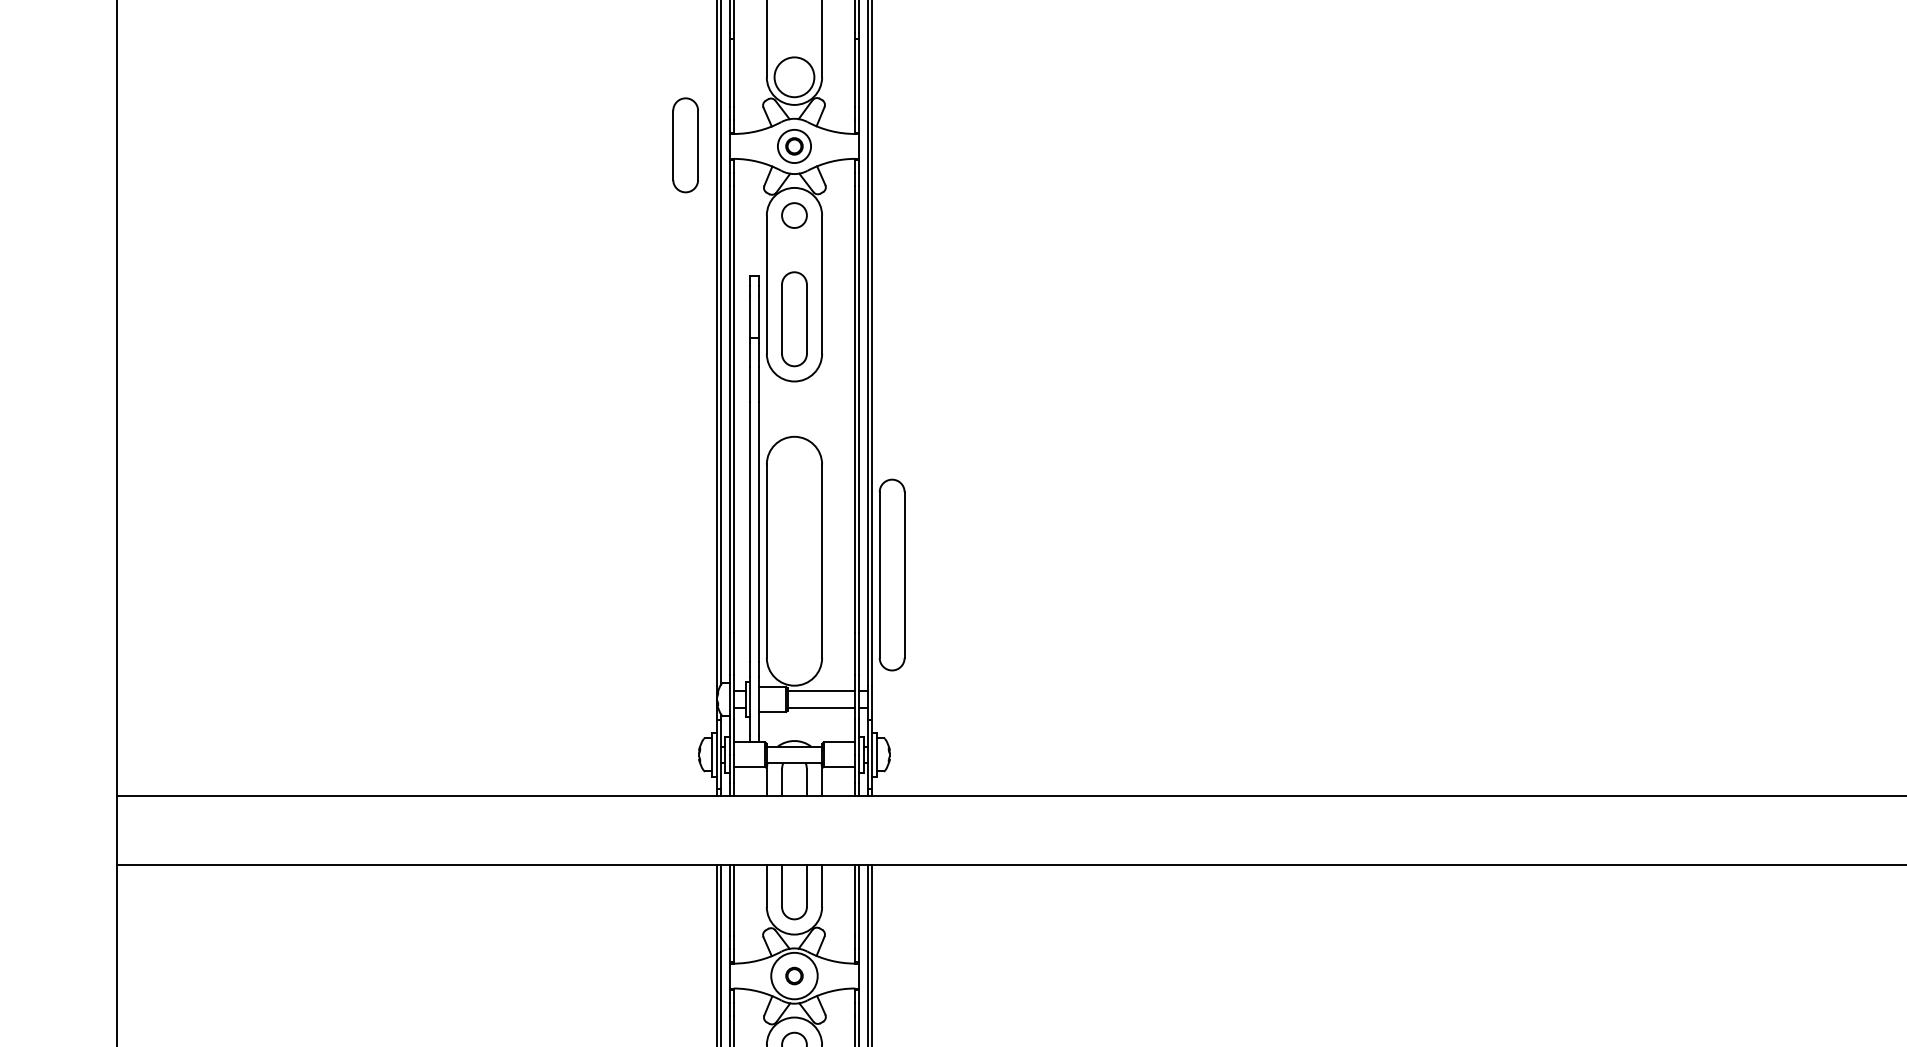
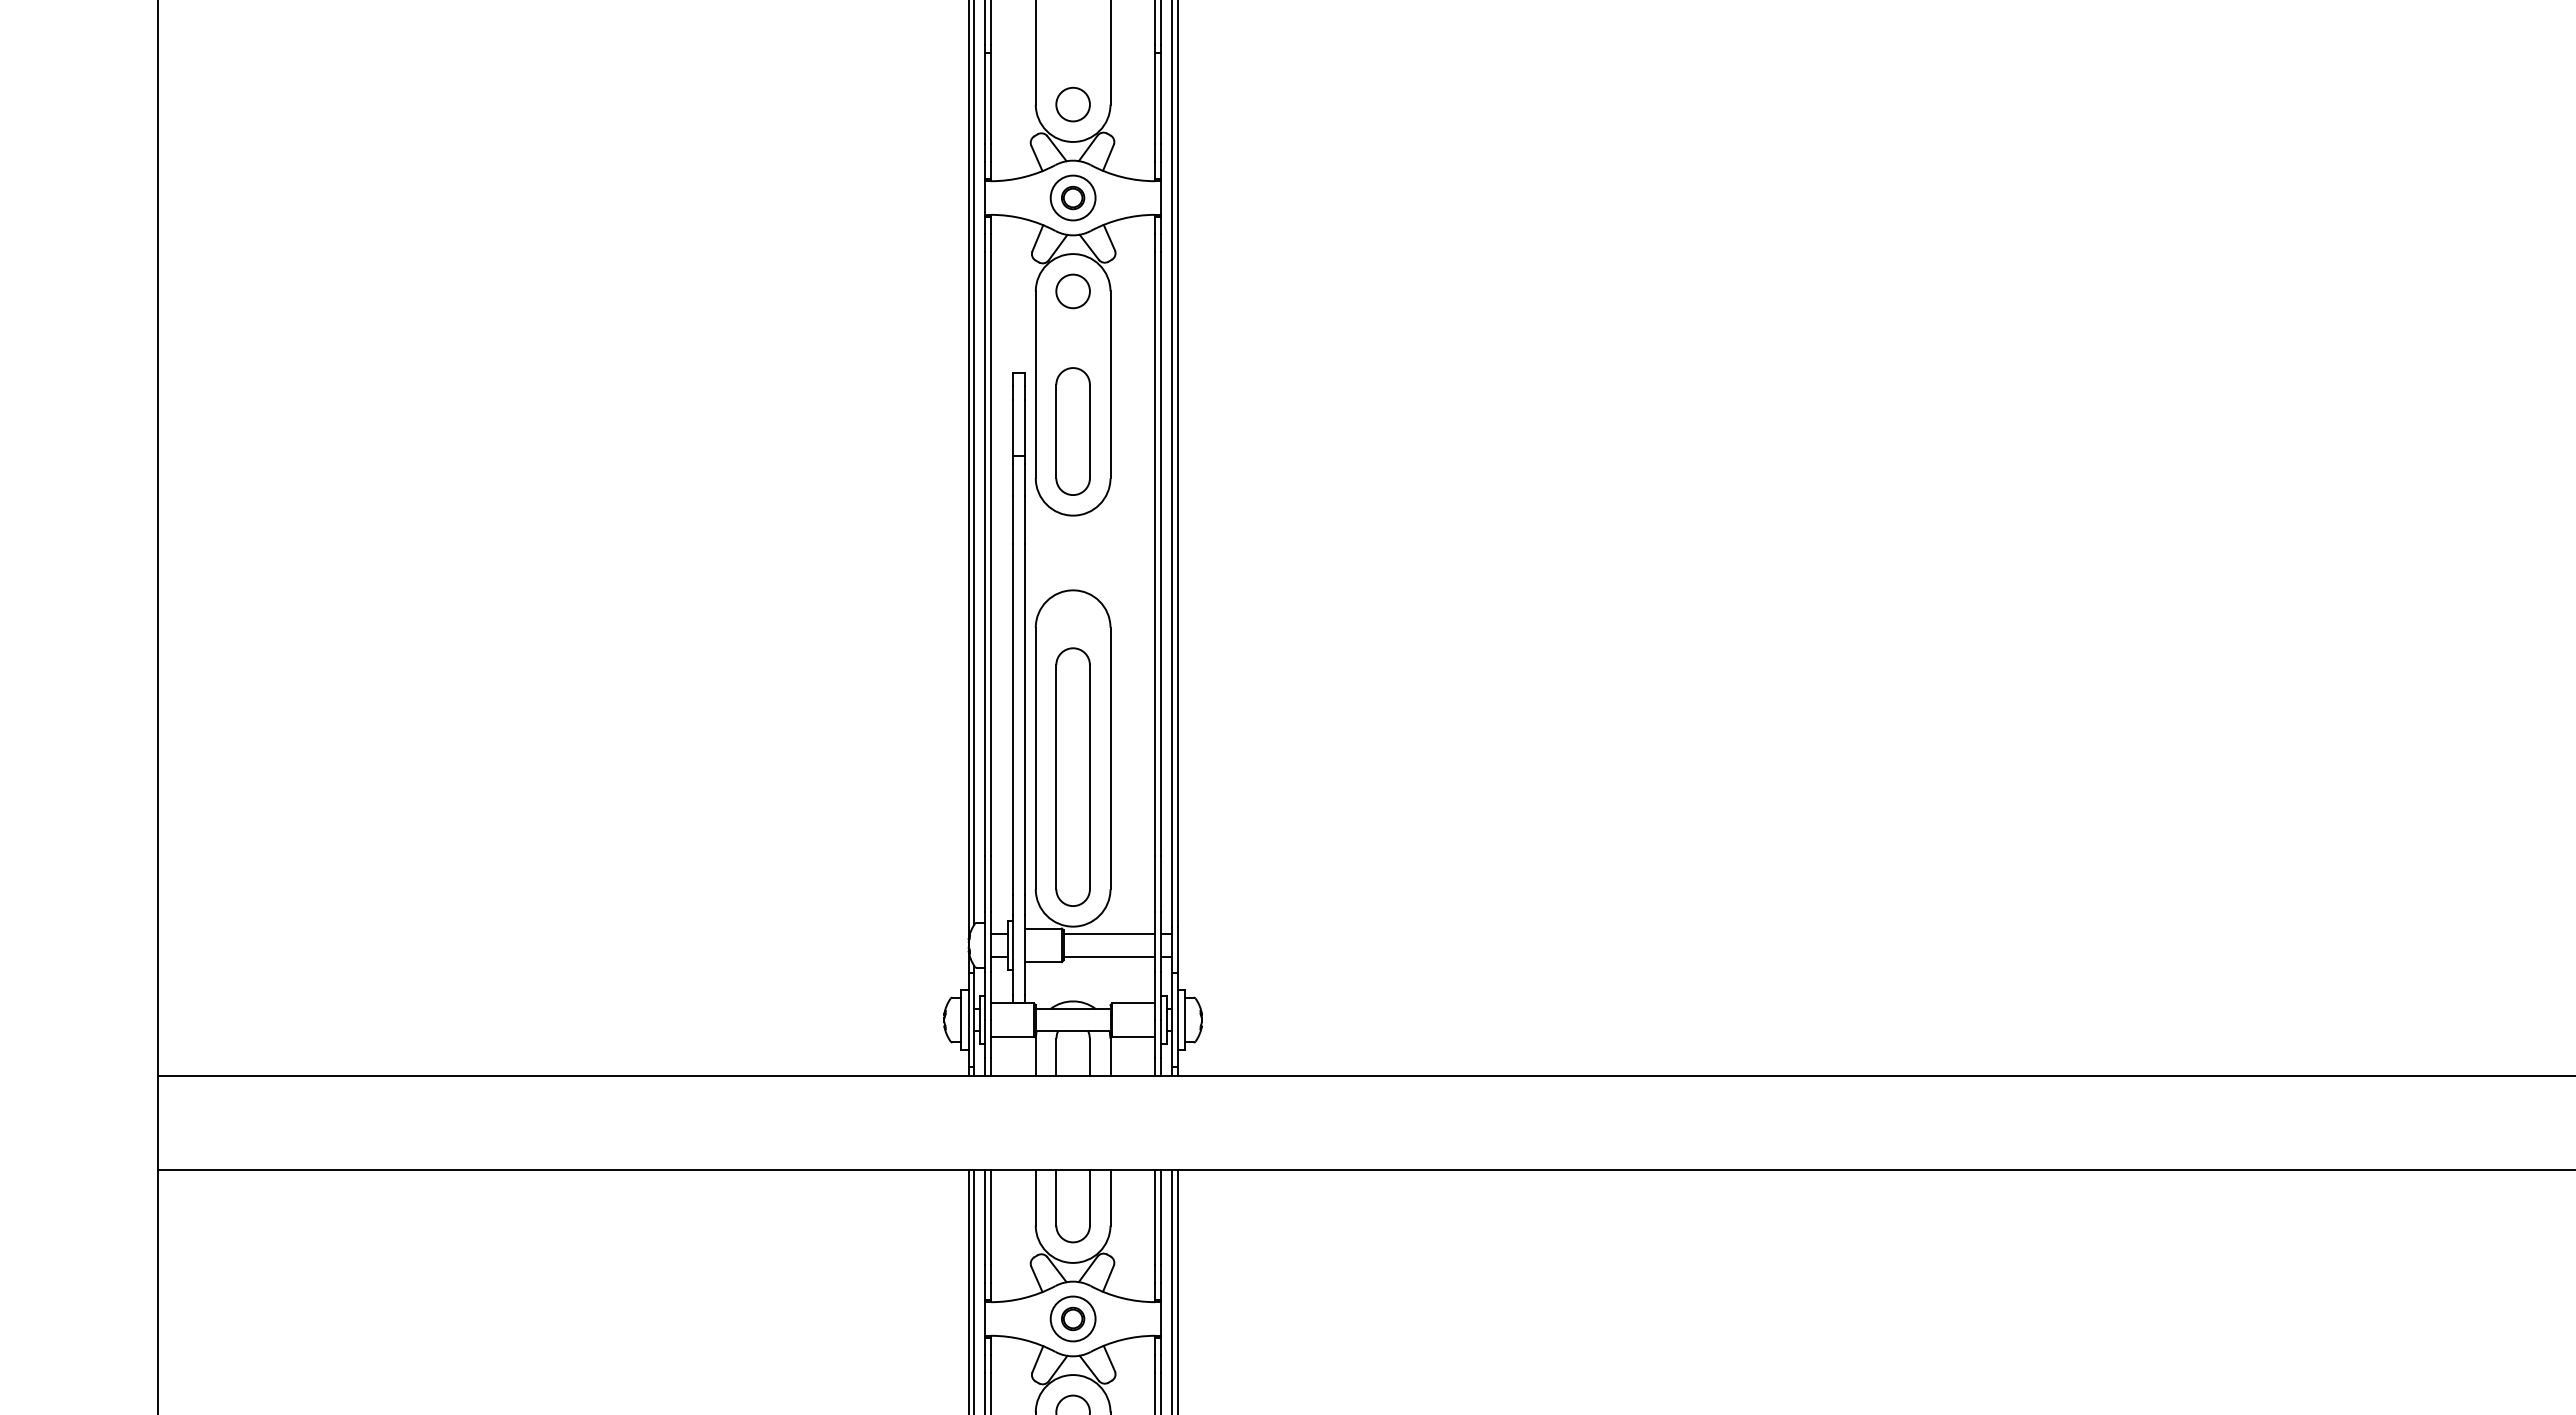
circle: (794, 77) -> (1072, 104), size x0.62
part: (685, 145) -> (925, 196), removed
part: (891, 574) -> (1072, 776), moved
circle: (794, 975) -> (1072, 1318), size x0.71

